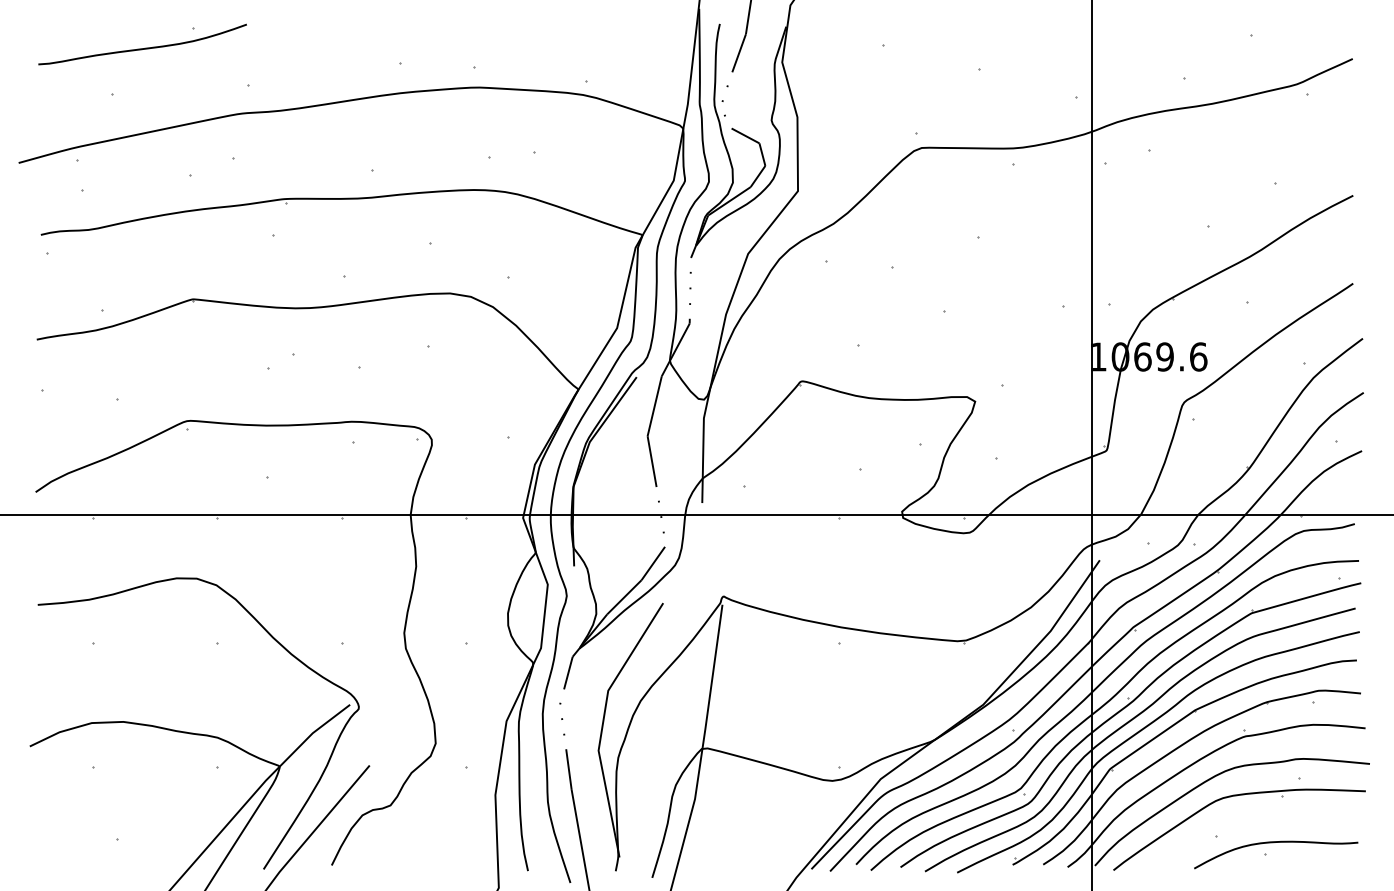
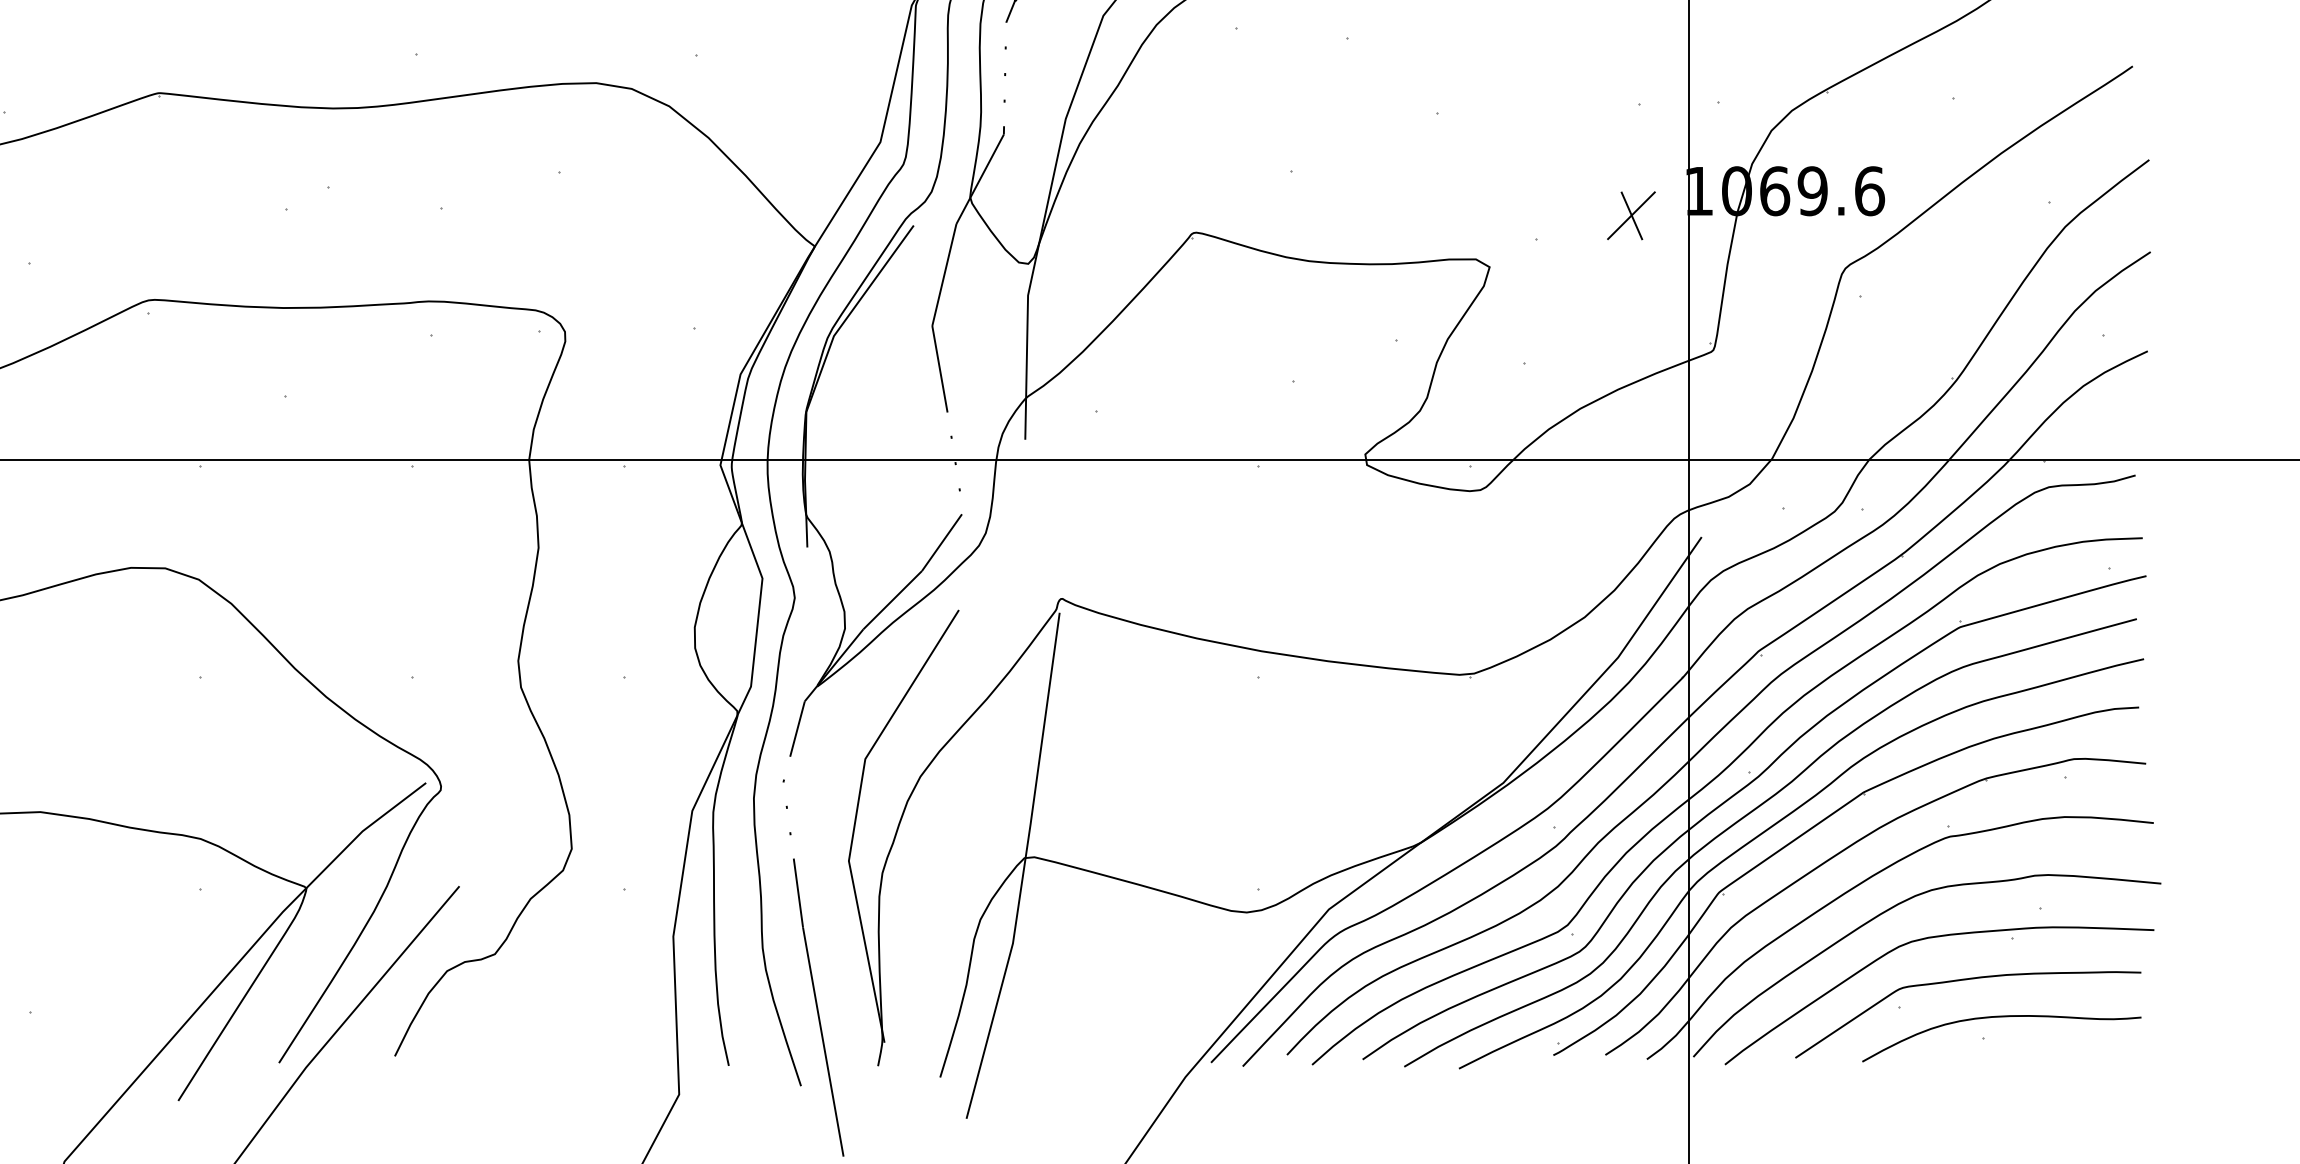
part: (1058, 371) -> (1631, 215), added
curve: (1255, 821) -> (1966, 981), added

